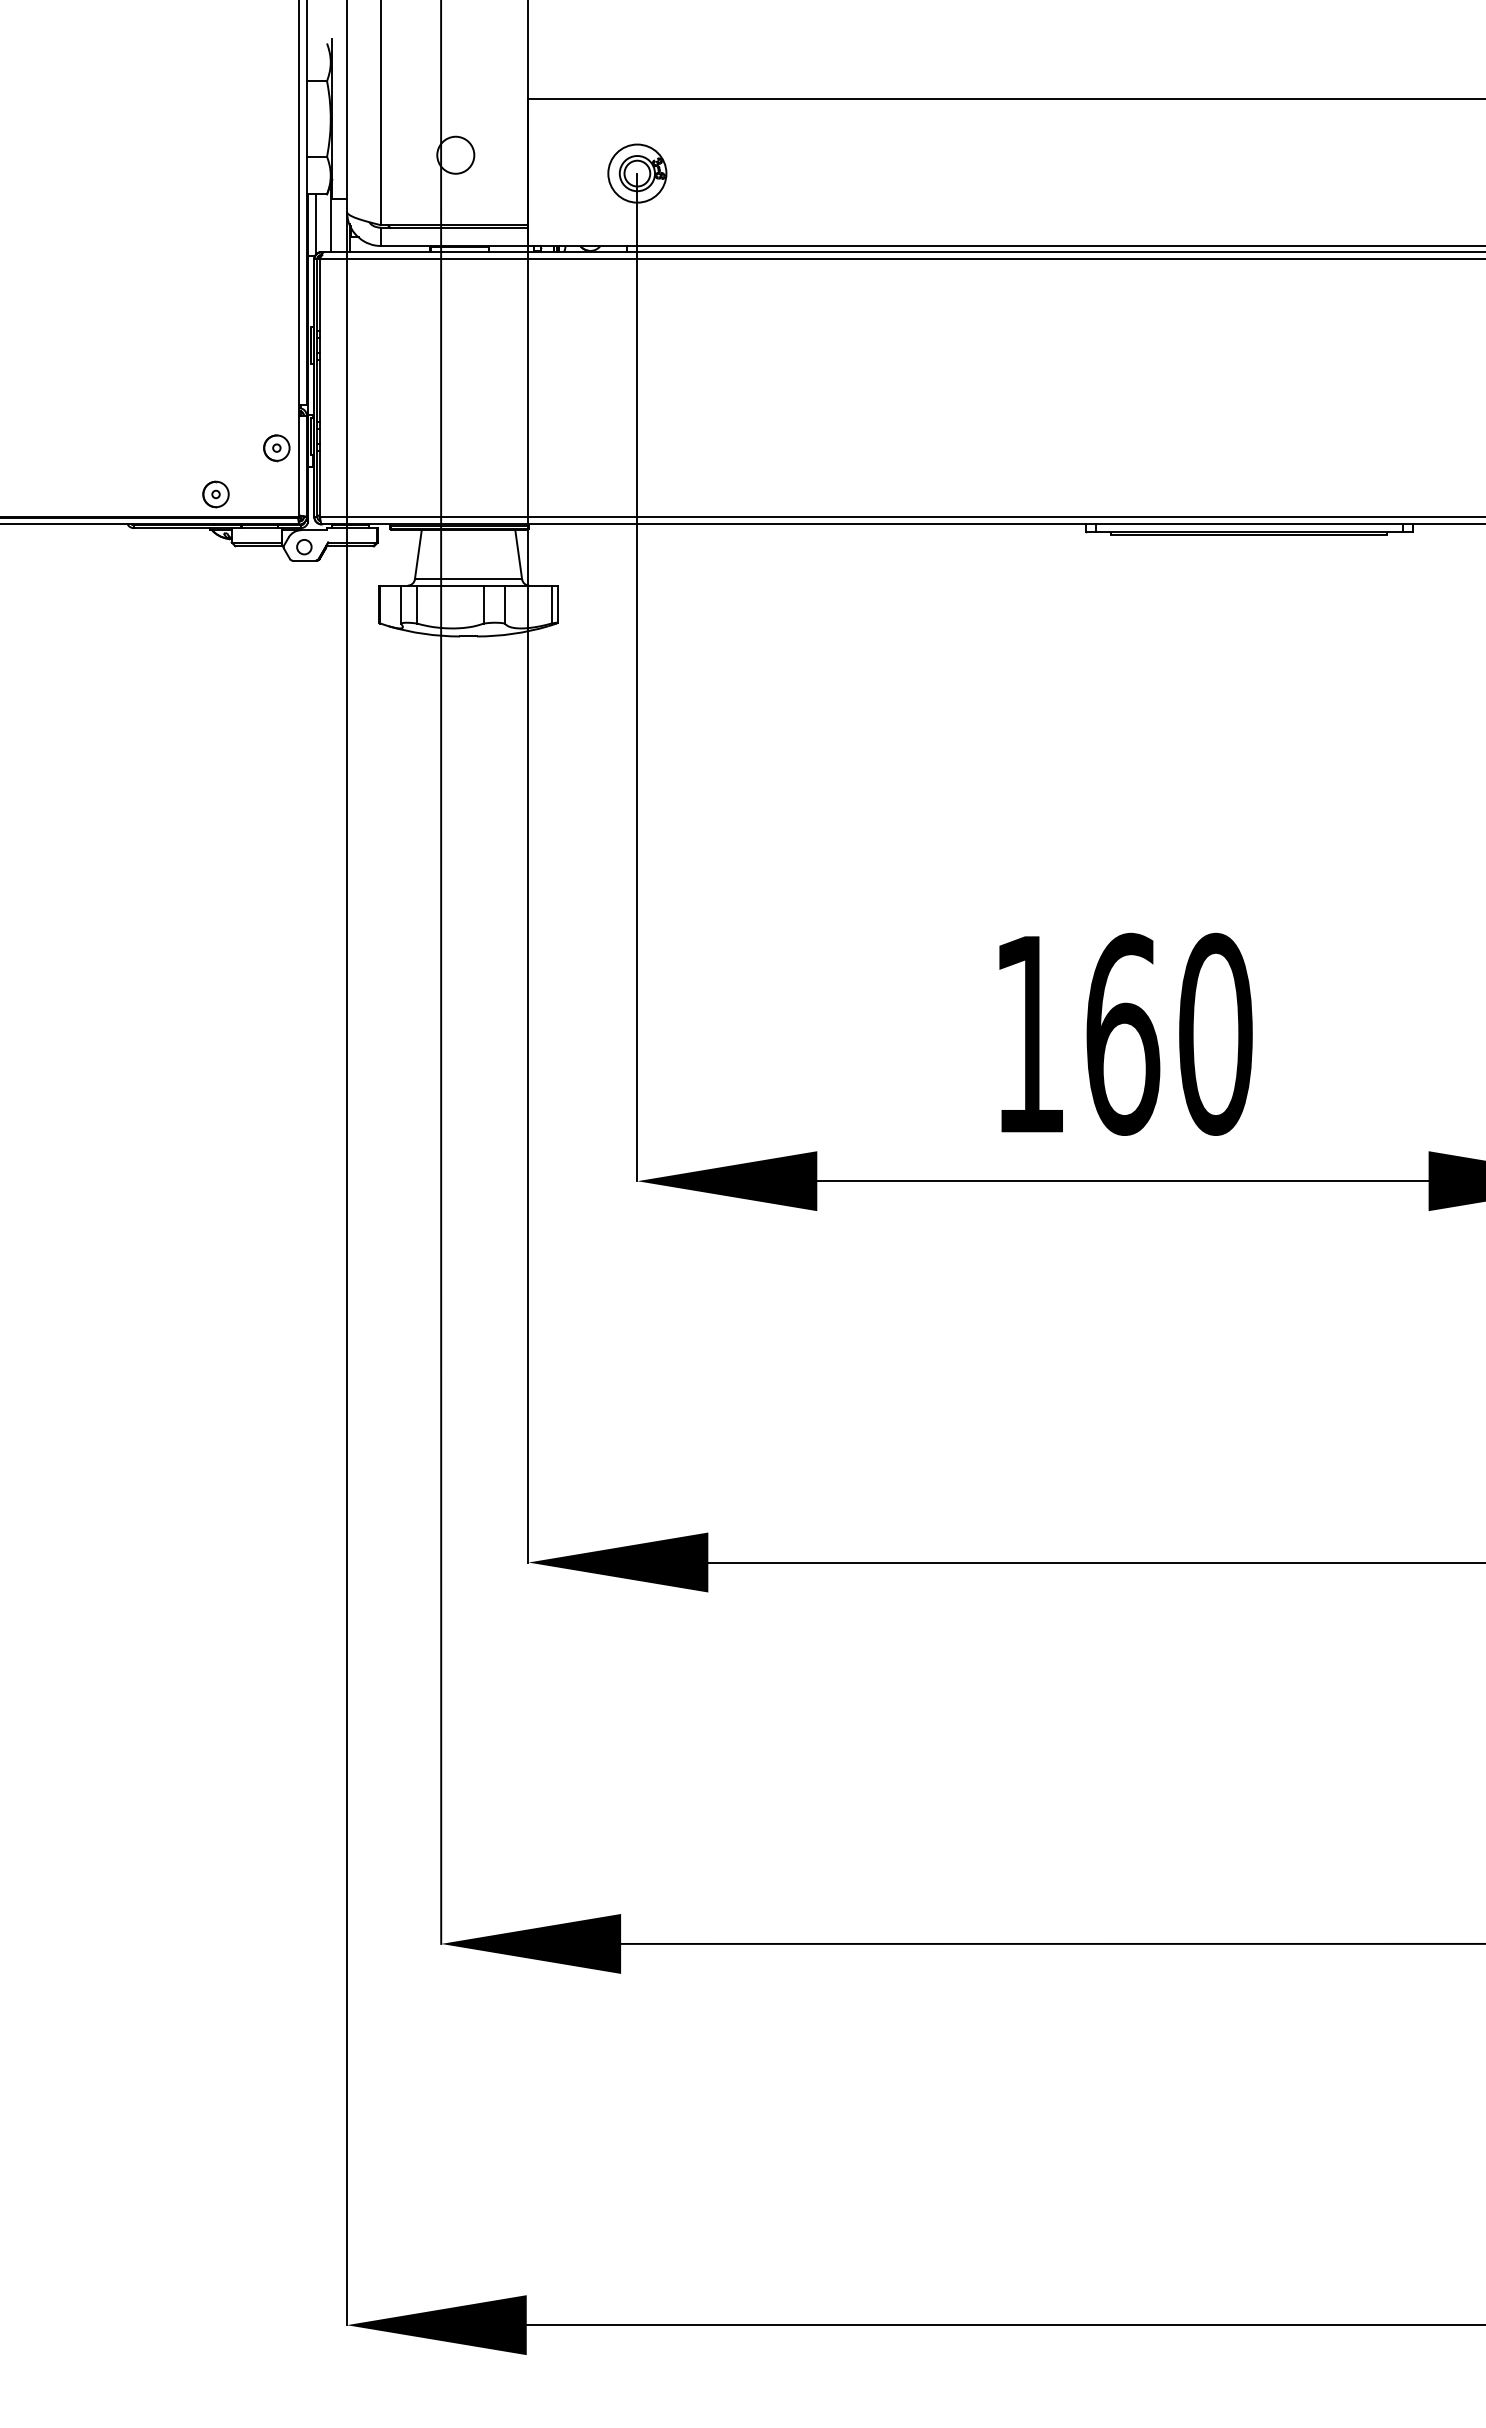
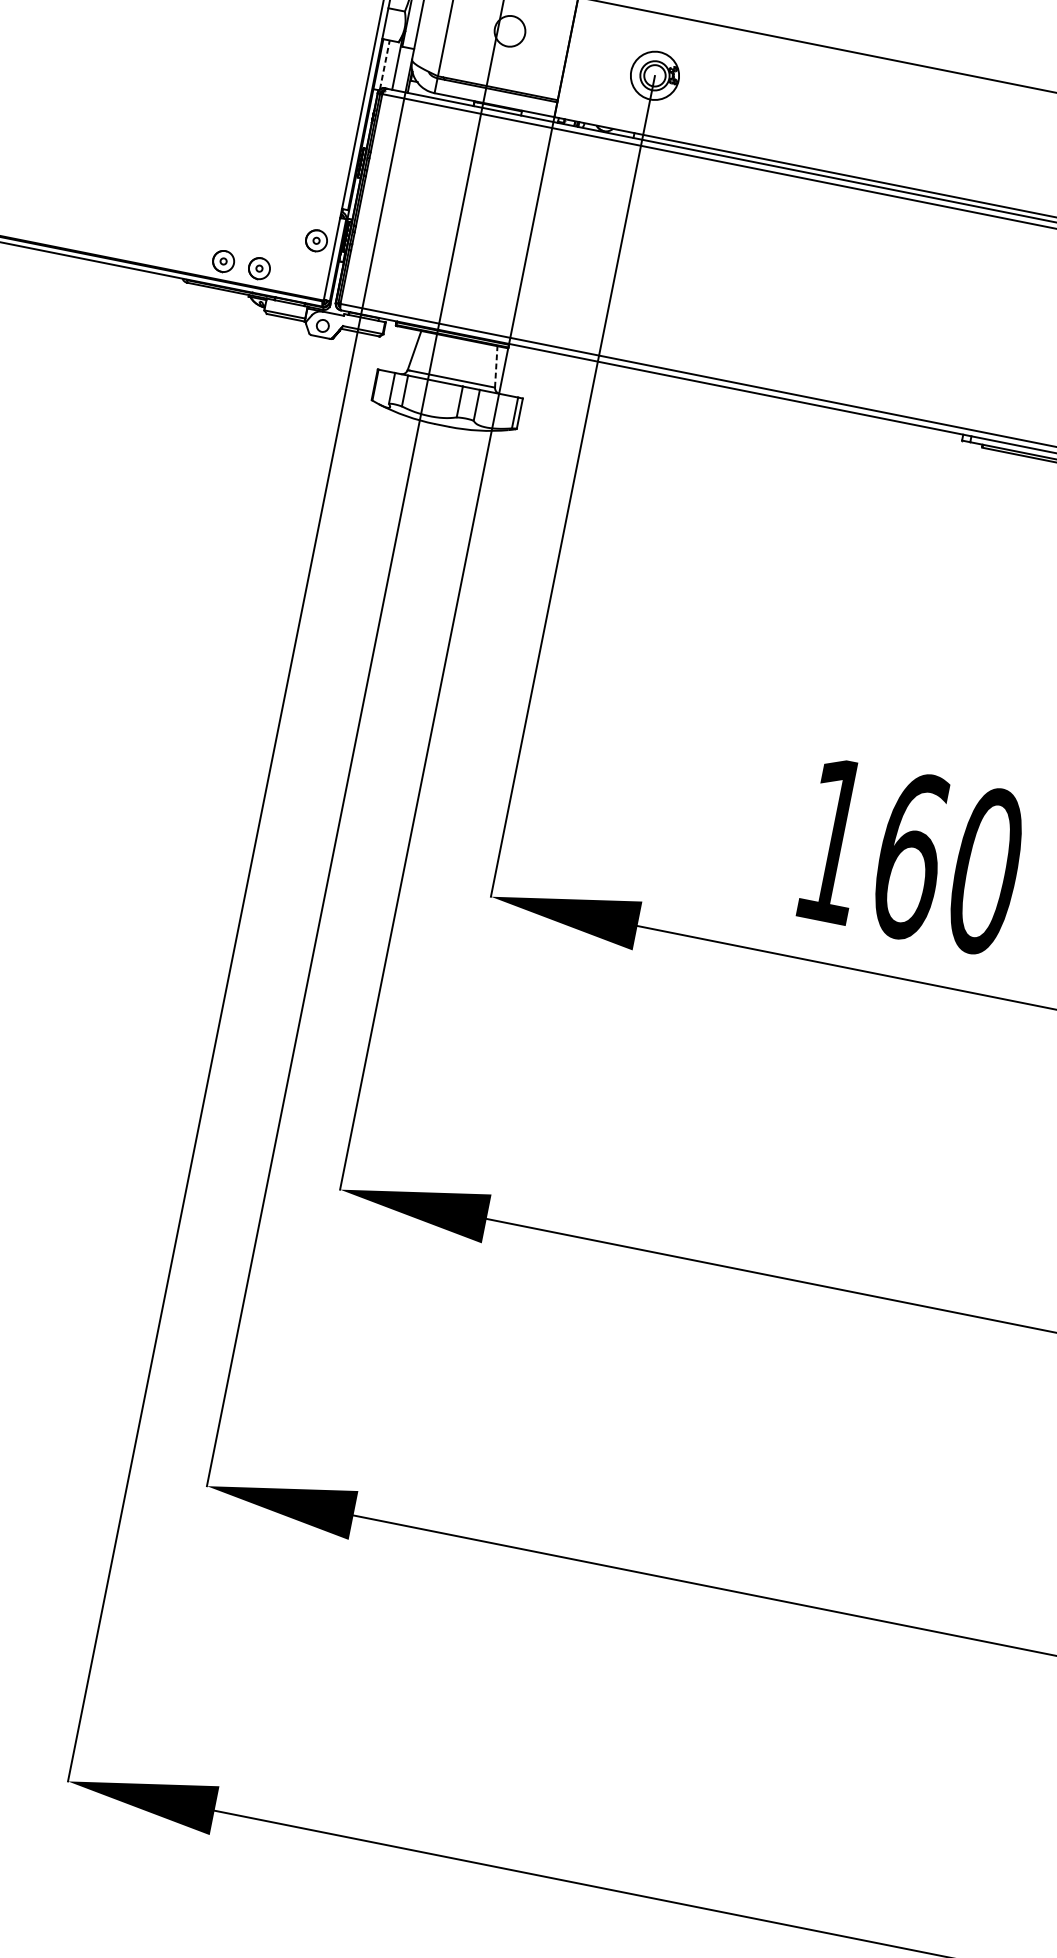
line: (315, 224) -> (384, 64), solid -> dashed
part: (171, 494) -> (223, 261), added
line: (518, 554) -> (496, 366), solid -> dashed

